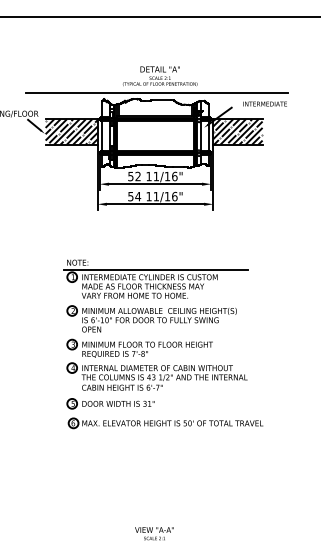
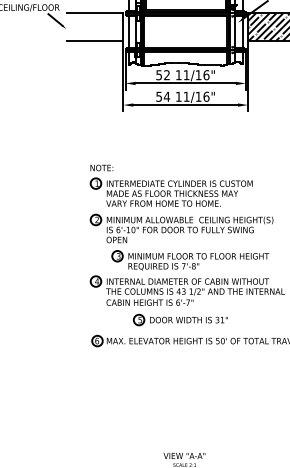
hatch: (71, 131) -> (95, 26), removed
line: (155, 269) -> (185, 175), removed
part: (139, 347) -> (190, 259), moved
part: (110, 403) -> (180, 319), moved

